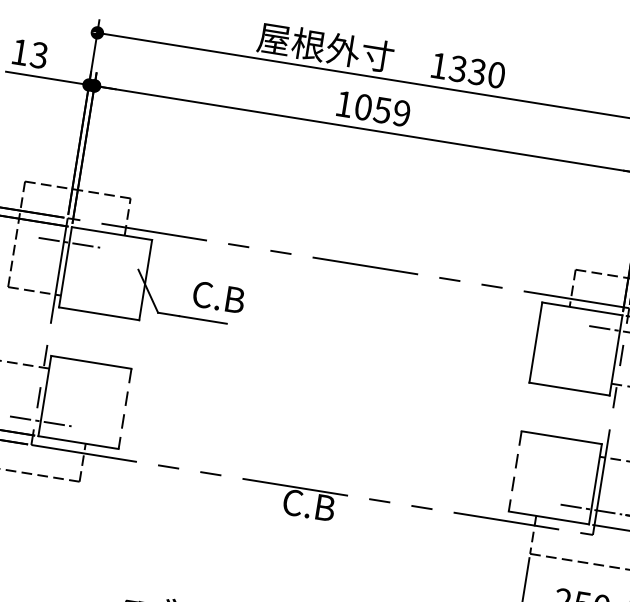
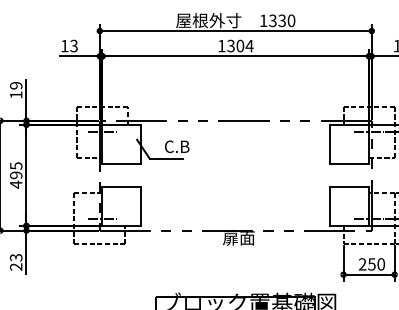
text: (383, 109) -> (240, 45), 1059 -> 1304
line: (125, 410) -> (141, 207), dashed -> solid
line: (515, 473) -> (330, 207), dashed -> solid
text: (315, 507) -> (238, 238), C.B -> 扉面

